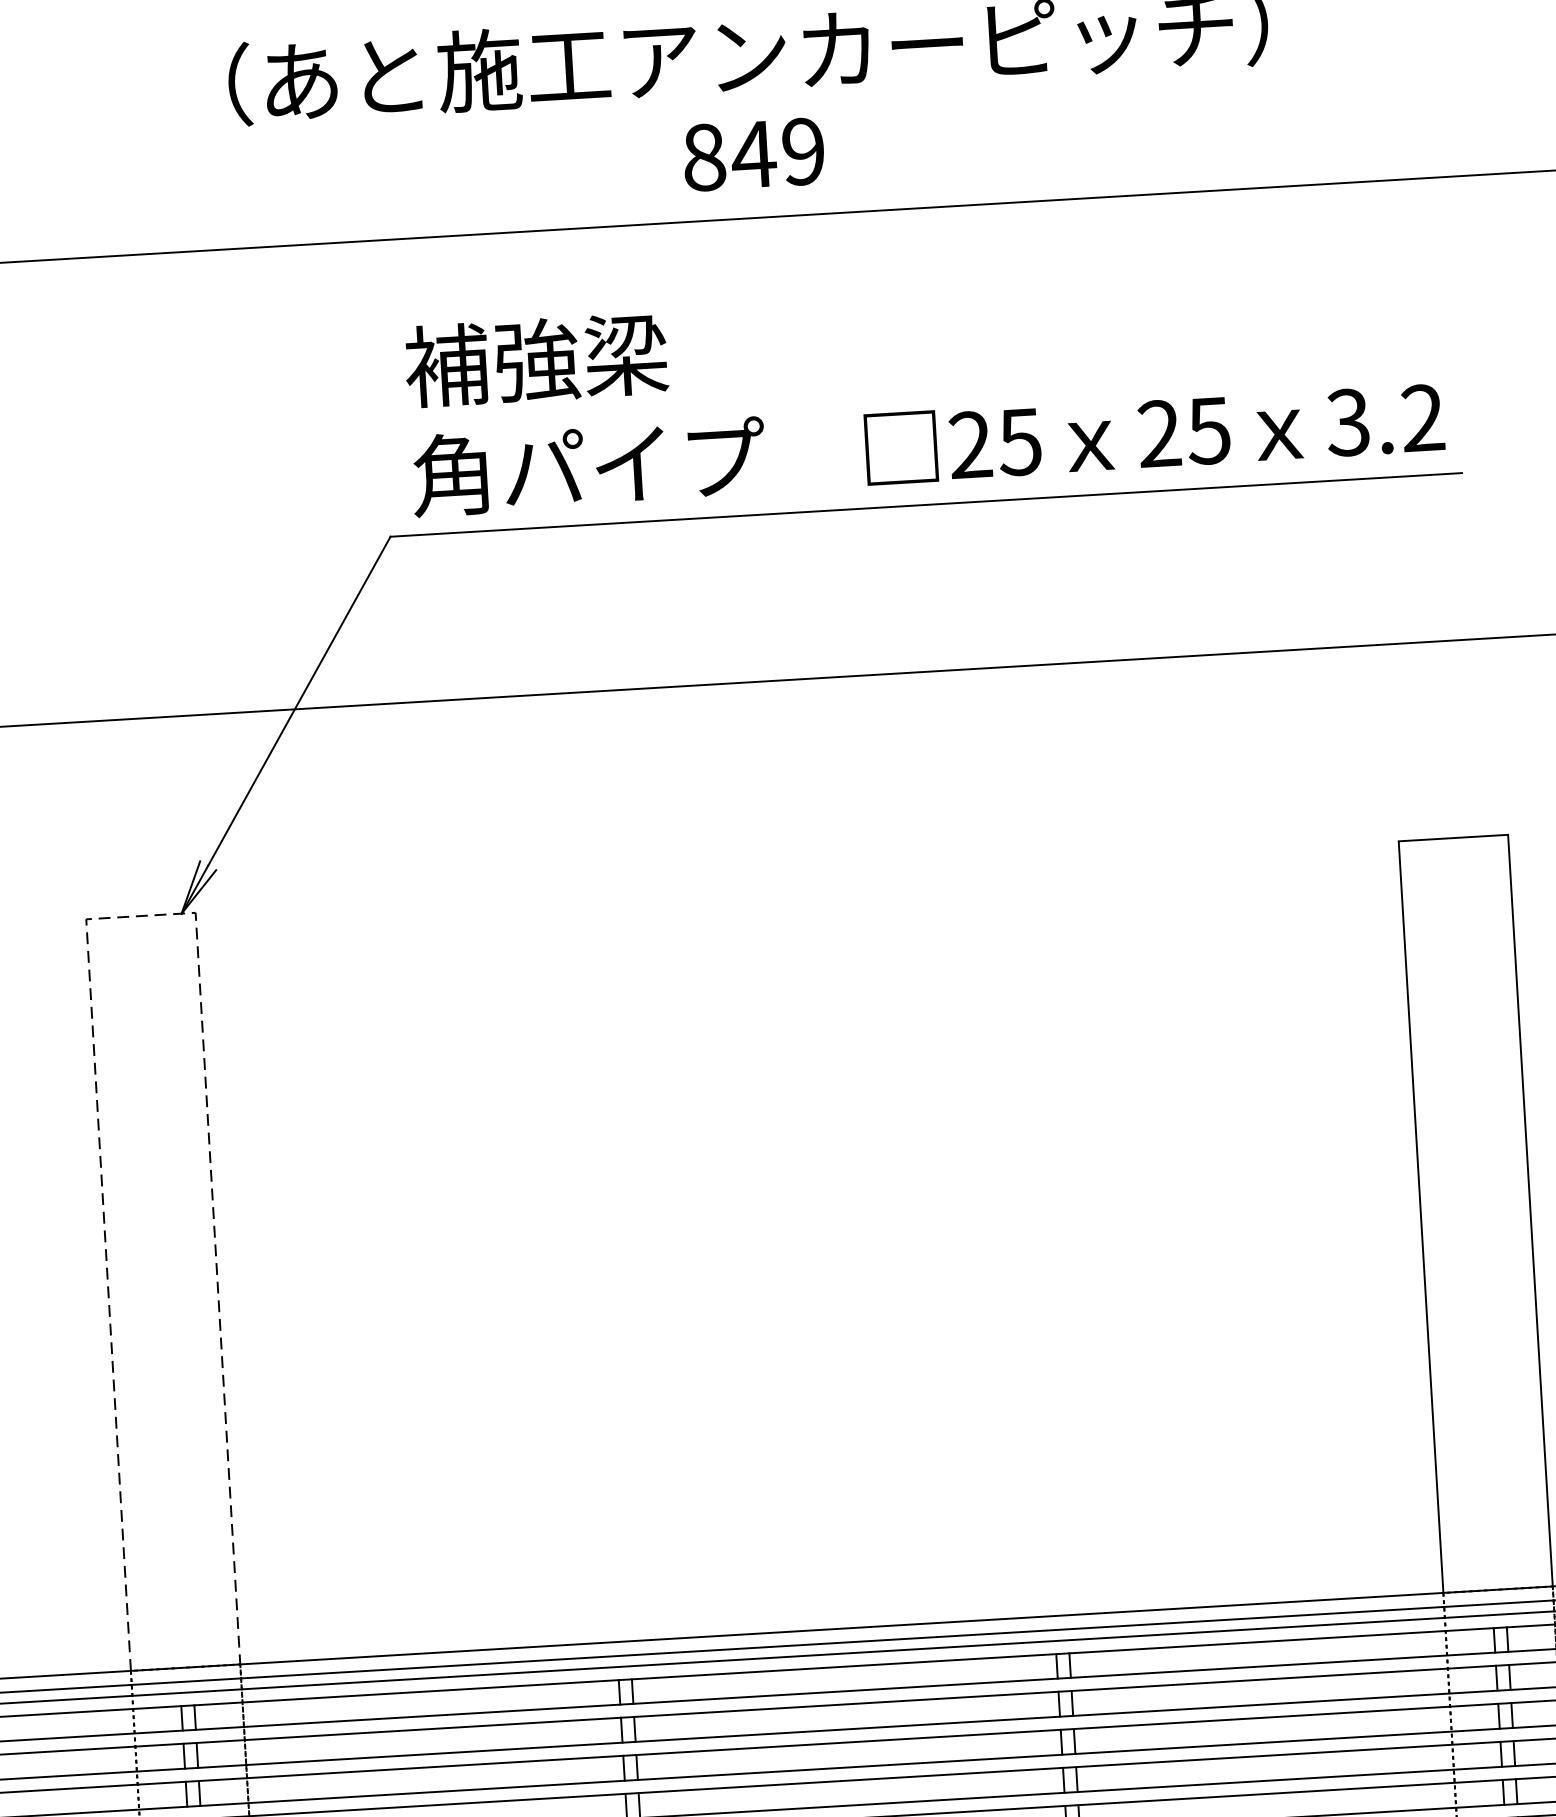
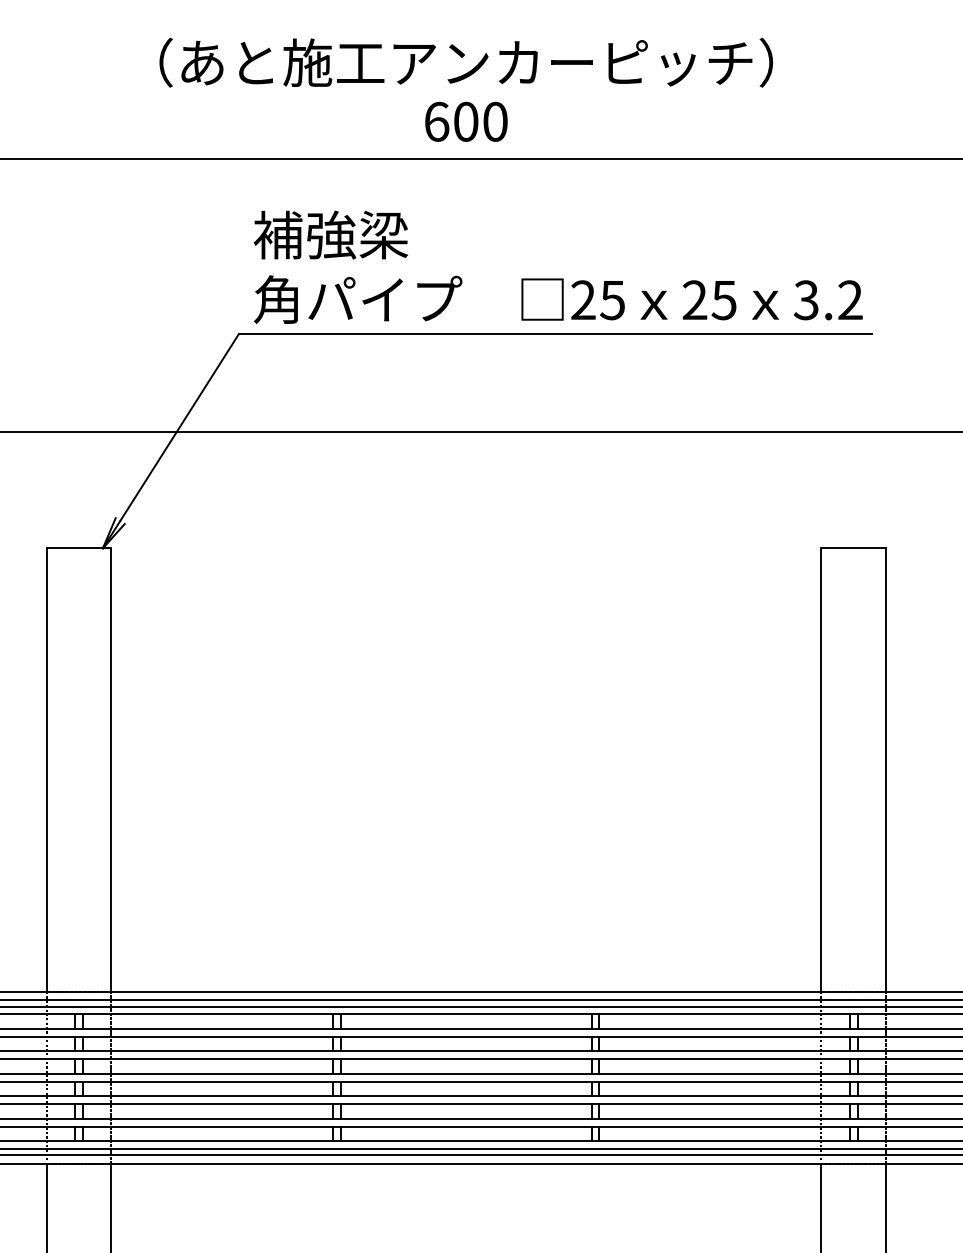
text: (752, 154) -> (465, 121), 849 -> 600
line: (141, 916) -> (79, 548), dashed -> solid

